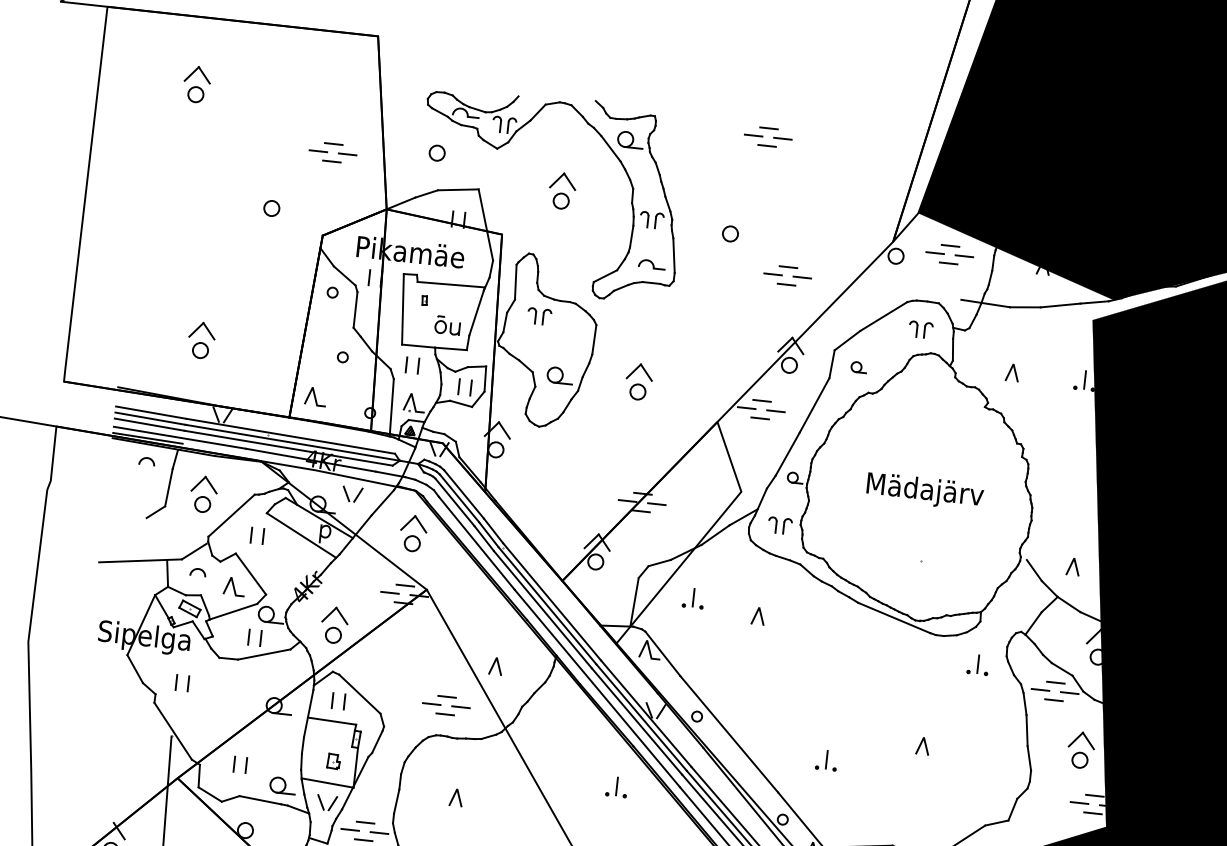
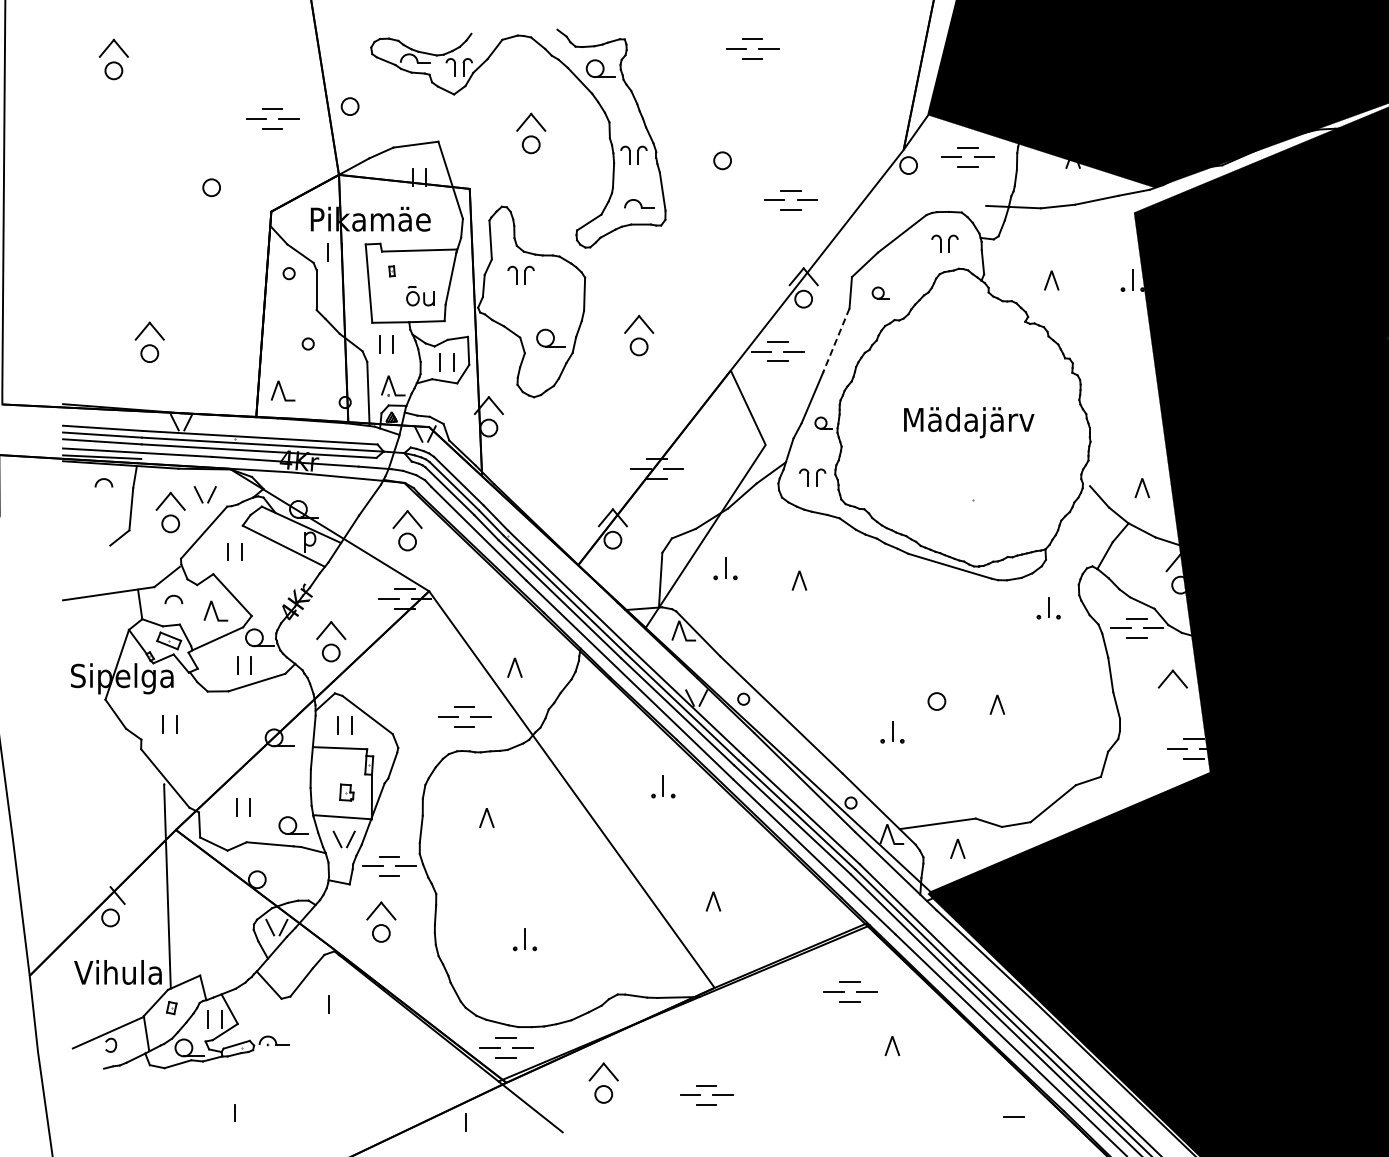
circle: (436, 153) -> (349, 106), moved
line: (814, 405) -> (836, 340), solid -> dashed
part: (351, 494) -> (204, 494), moved
circle: (1079, 760) -> (936, 701), moved

